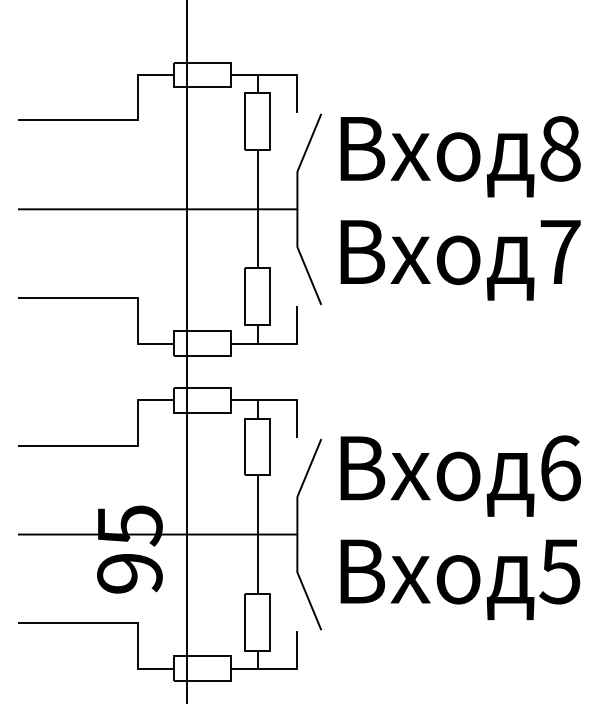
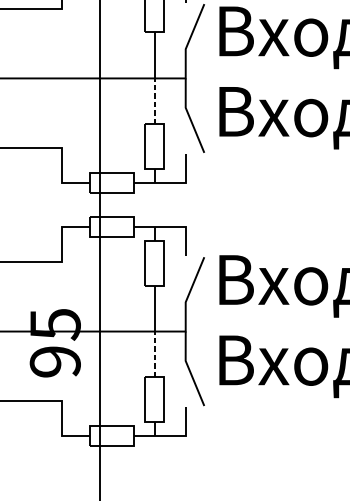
line: (257, 238) -> (154, 101), solid -> dashed
line: (257, 564) -> (154, 354), solid -> dashed

